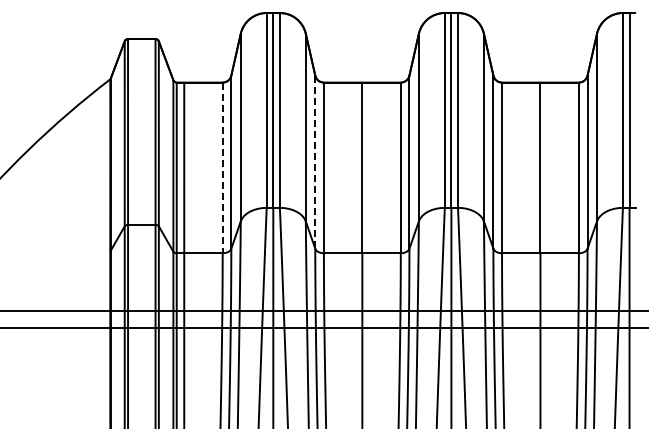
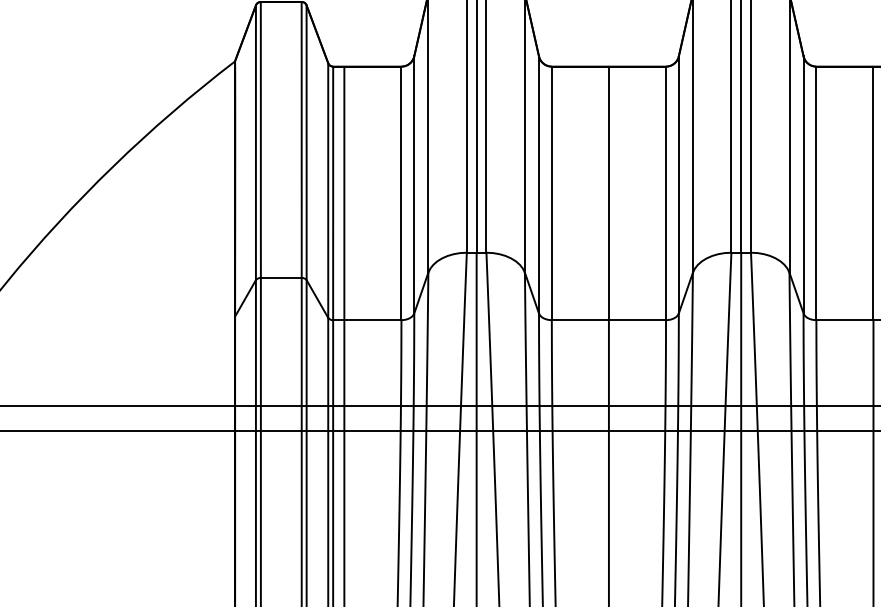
line: (315, 162) -> (539, 185), dashed -> solid
line: (222, 168) -> (401, 194), dashed -> solid

